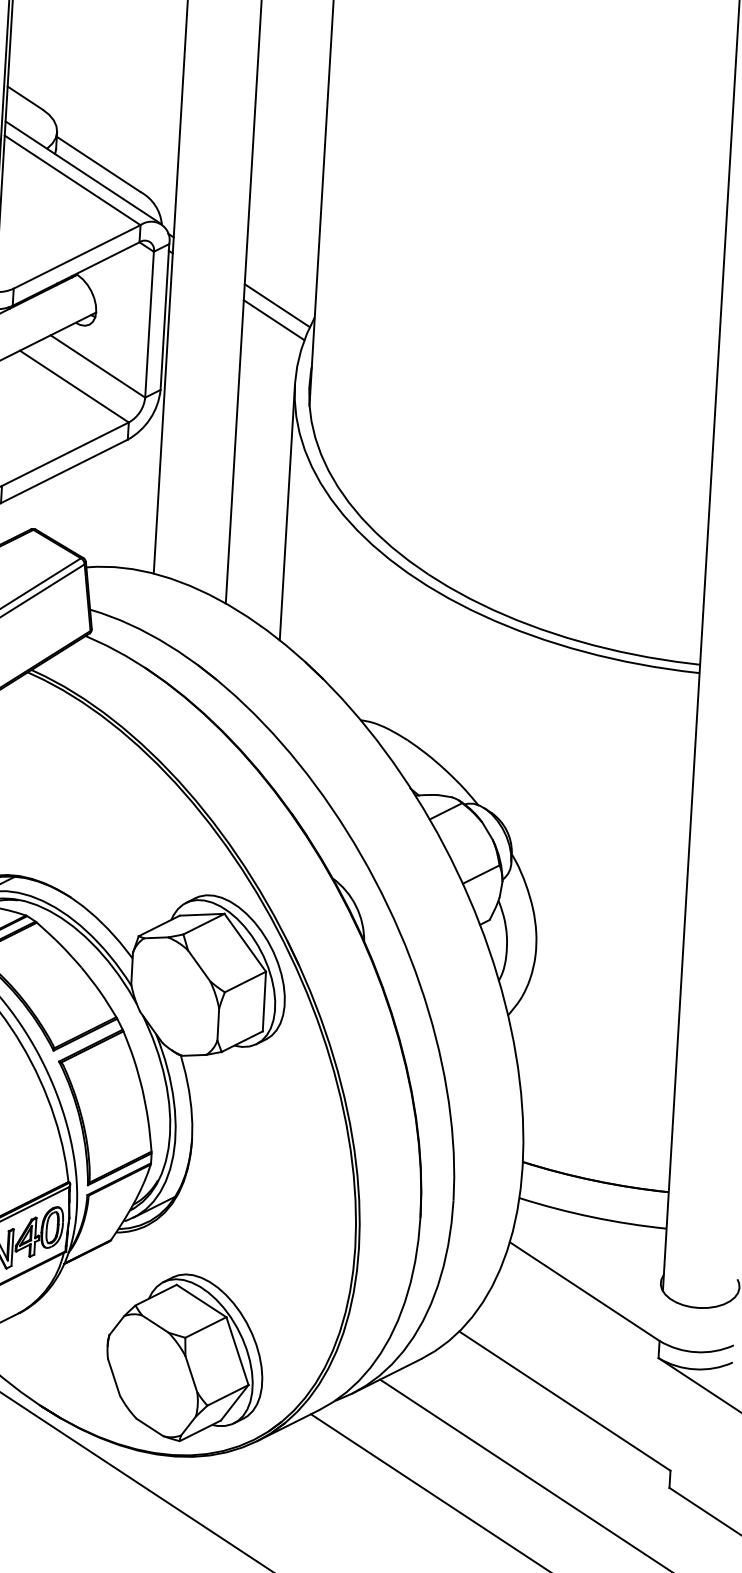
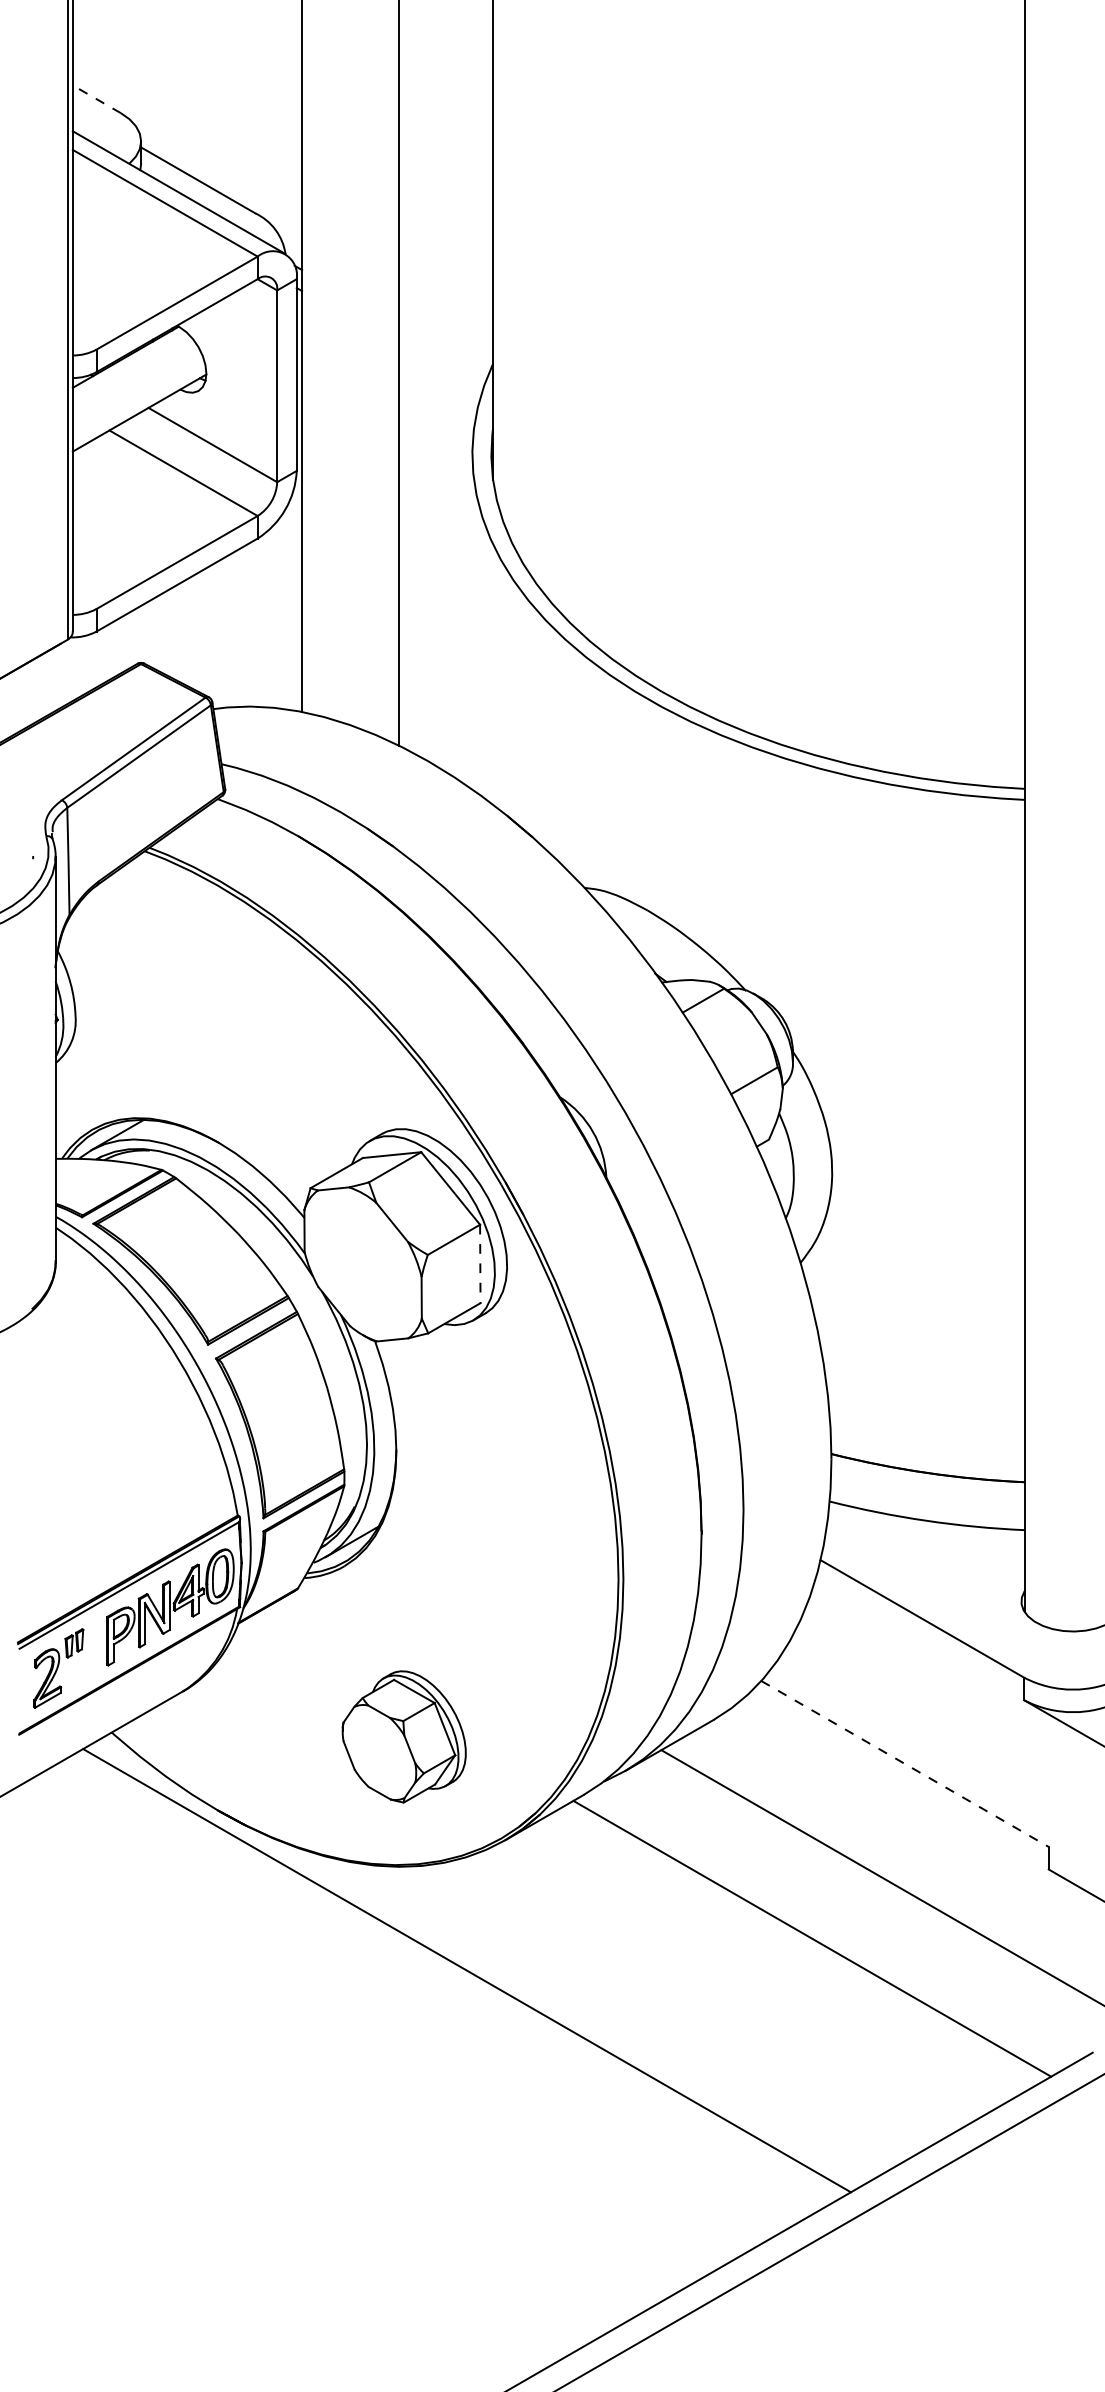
line: (25, 98) -> (96, 99), solid -> dashed
line: (276, 305) -> (442, 351), removed
line: (273, 320) -> (439, 370), removed
line: (287, 512) -> (472, 621), removed
line: (264, 1001) -> (480, 1264), solid -> dashed
part: (184, 1357) -> (403, 1736), size x0.6
line: (565, 1400) -> (905, 1763), solid -> dashed

